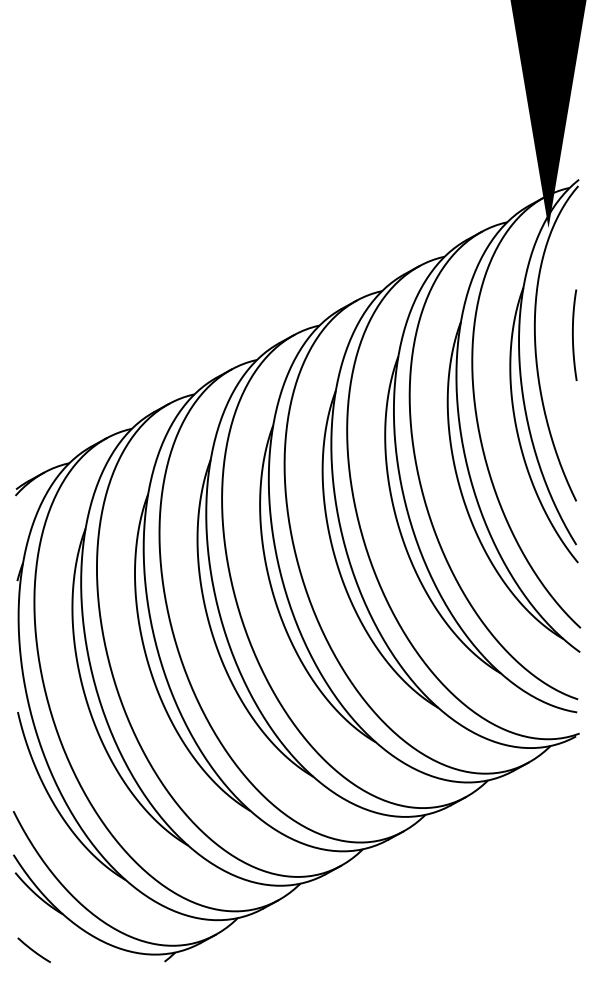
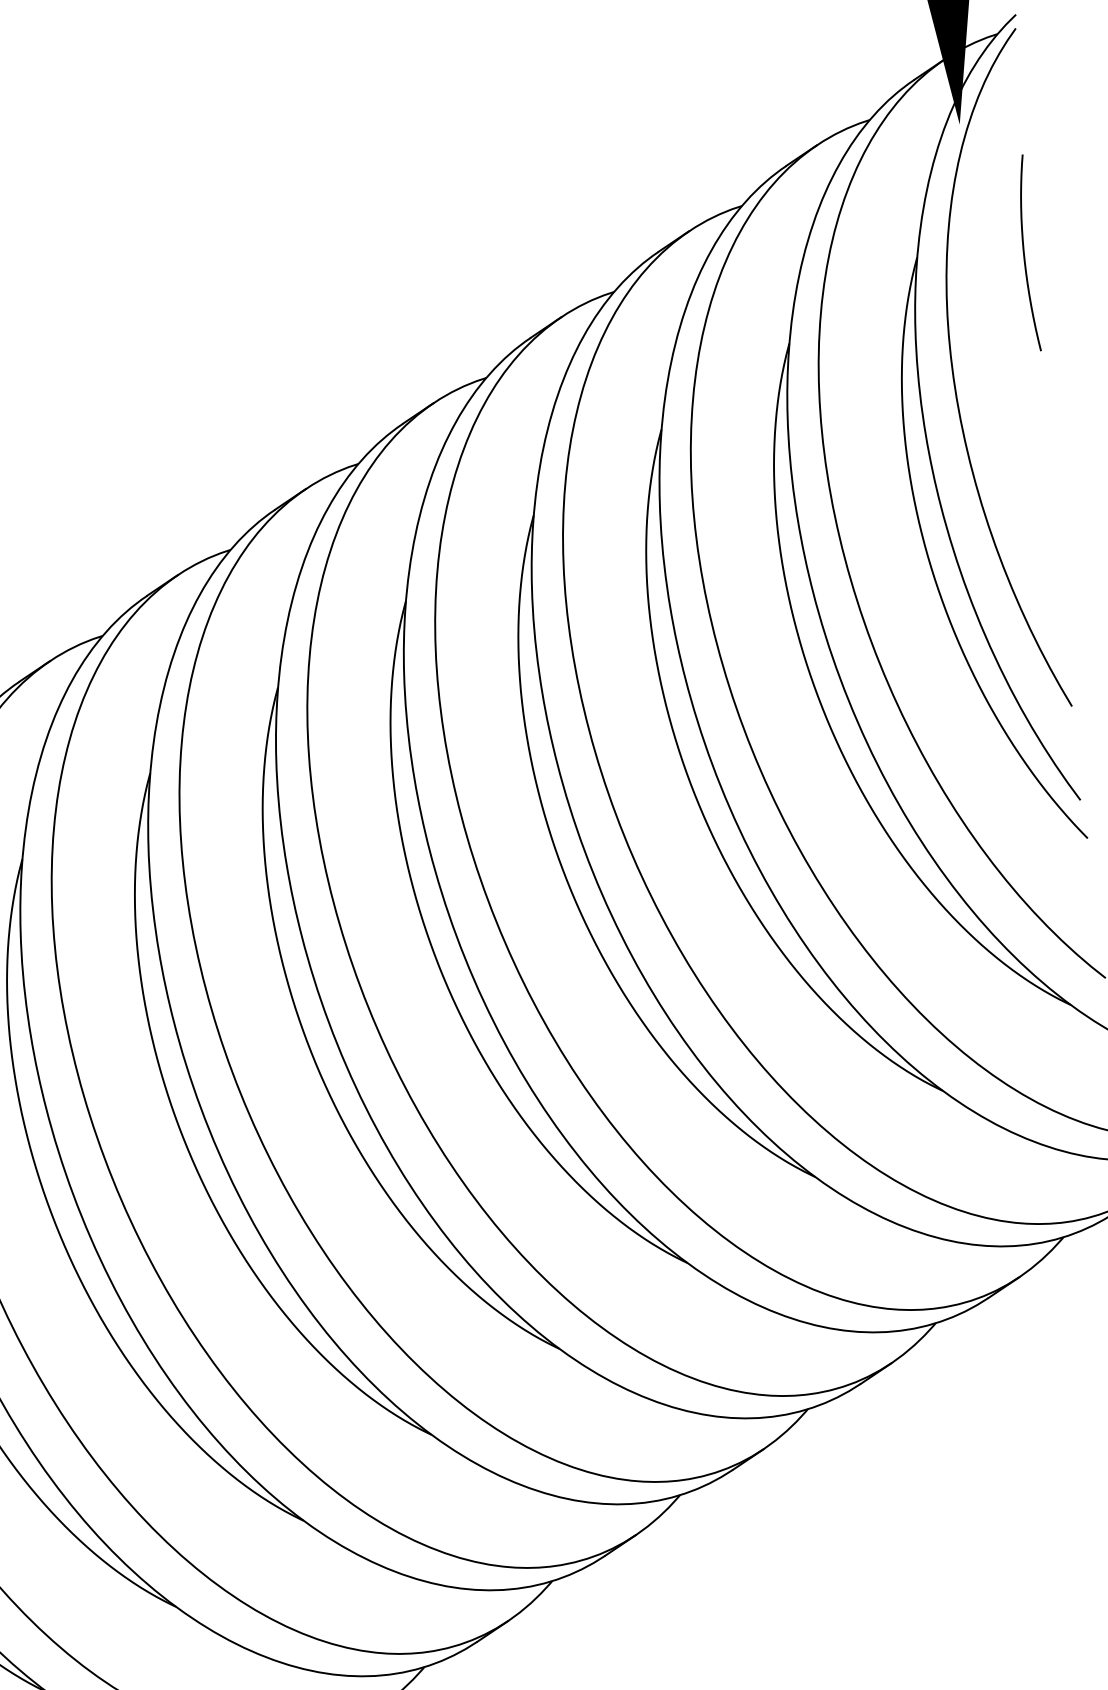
curve: (573, 335) -> (1025, 253), moved

